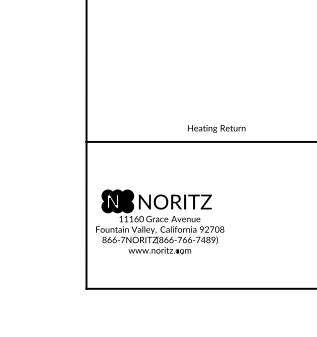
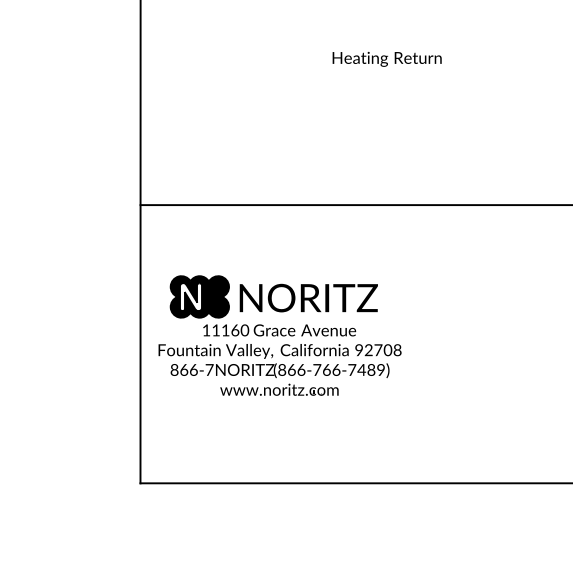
text: (216, 128) -> (386, 58), moved
part: (160, 221) -> (280, 334), moved

